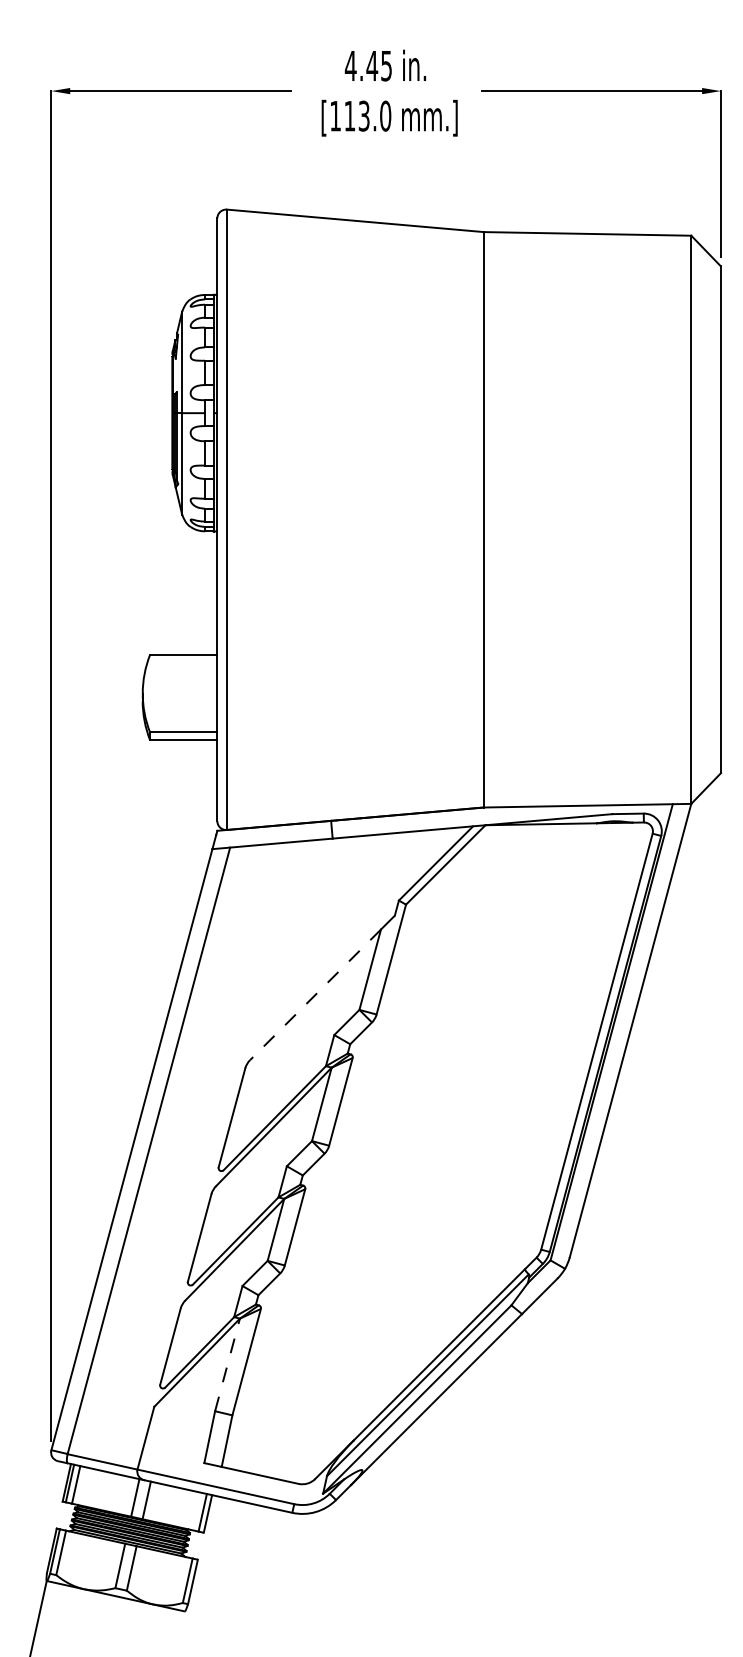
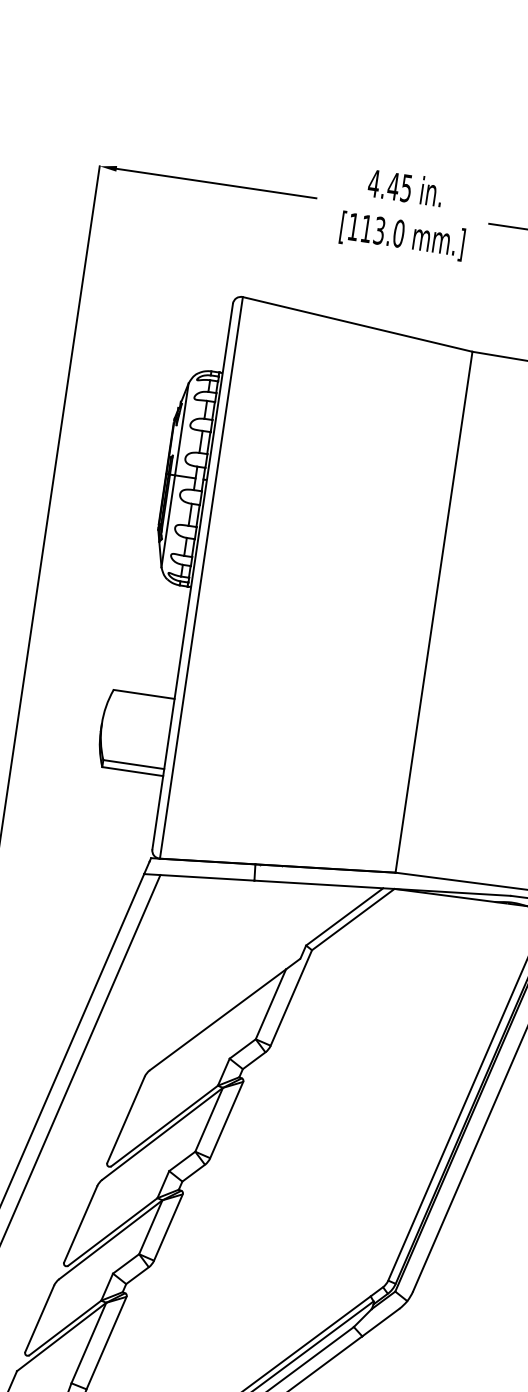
line: (315, 994) -> (218, 1019), dashed -> solid
line: (227, 1364) -> (88, 1342), dashed -> solid

